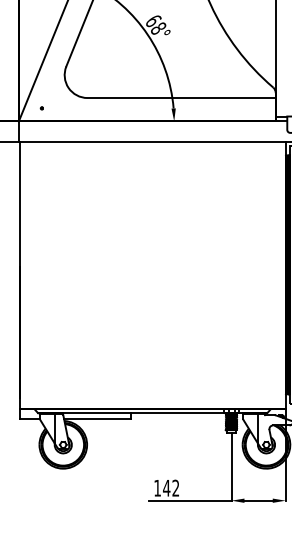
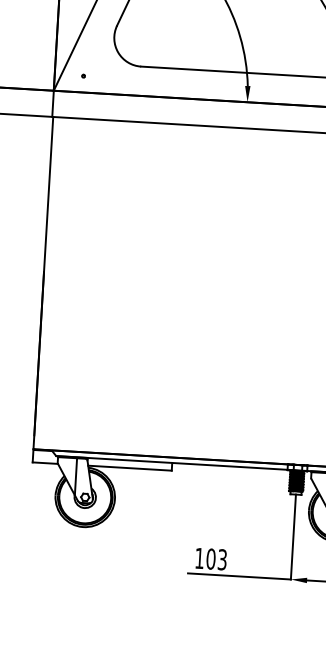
text: (171, 487) -> (217, 558), 142 -> 103

